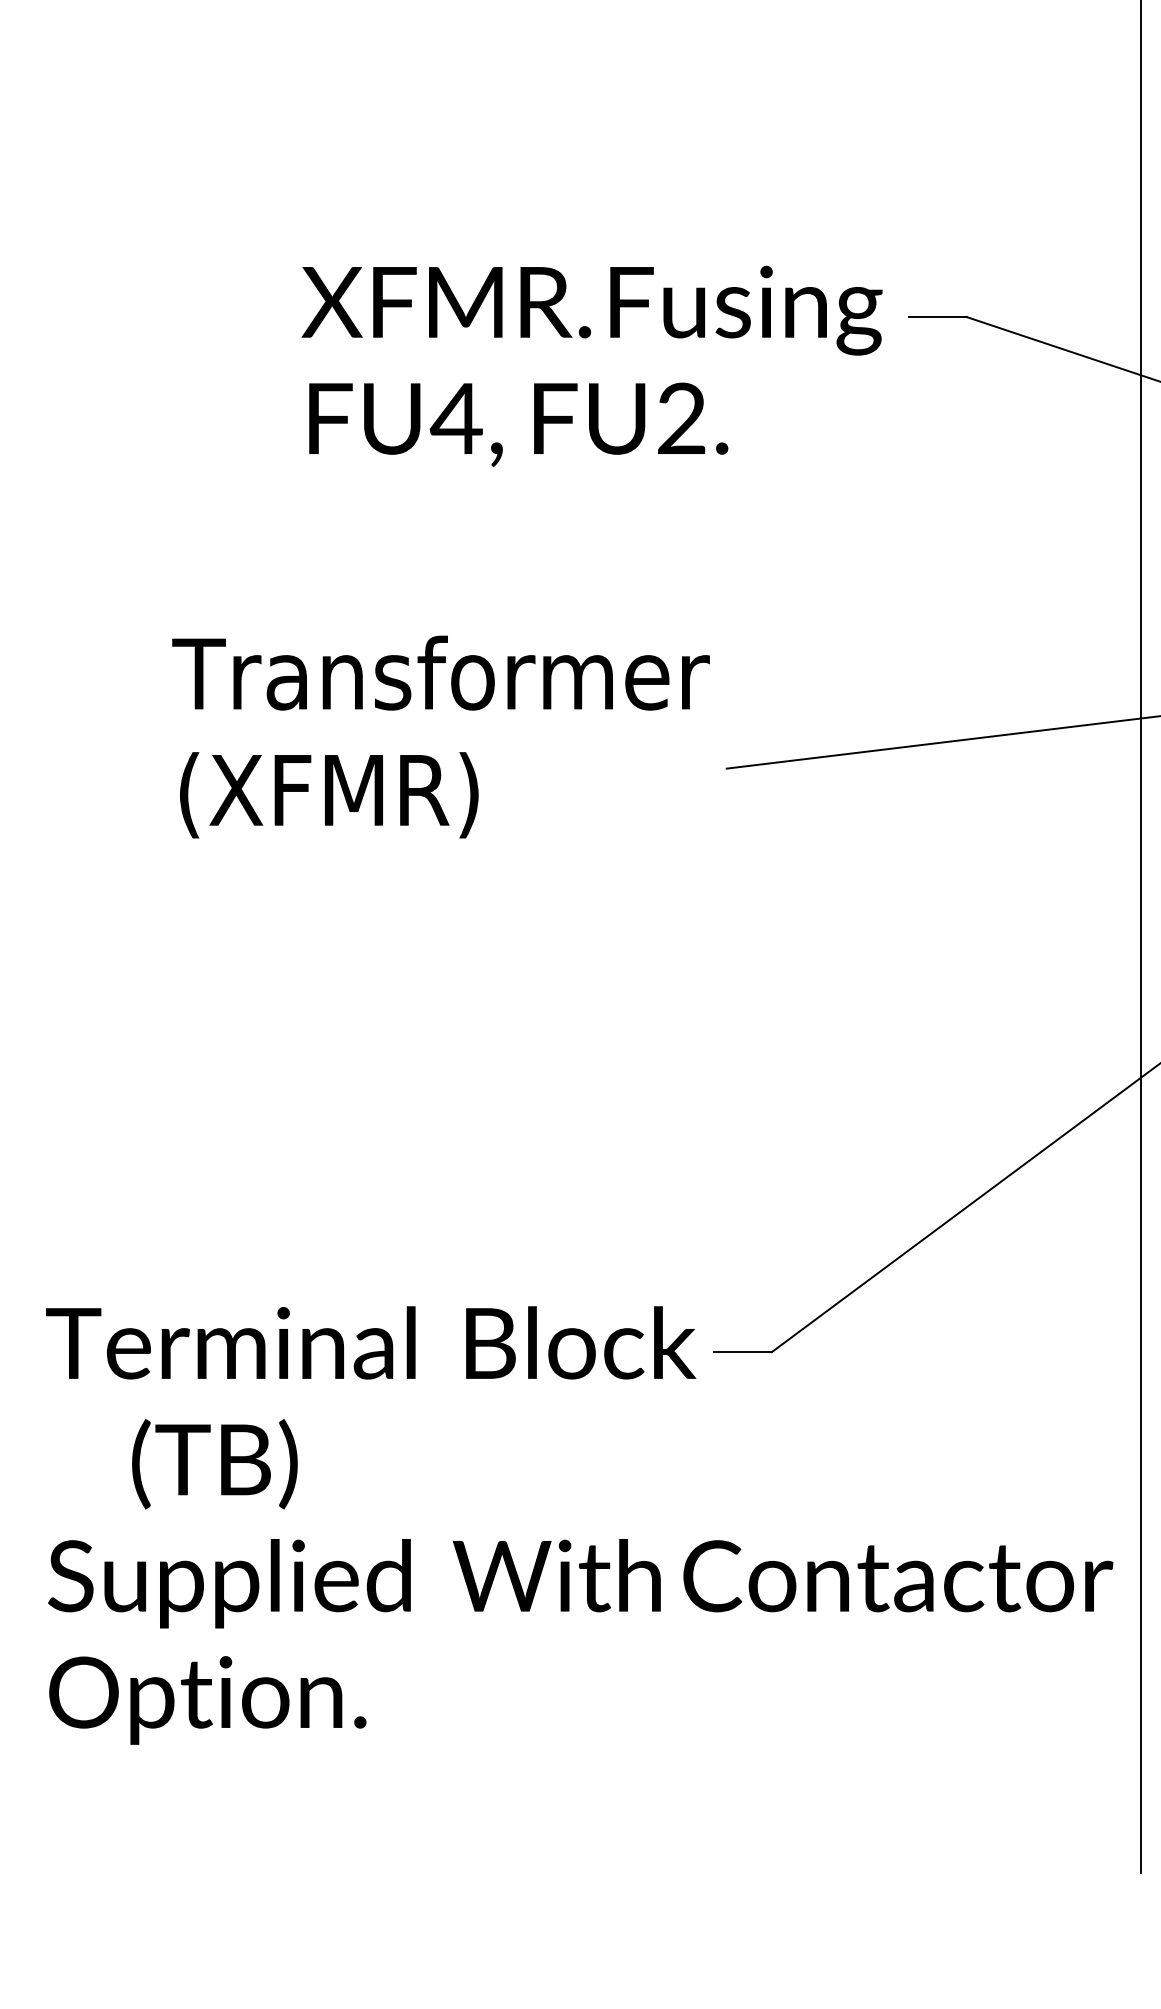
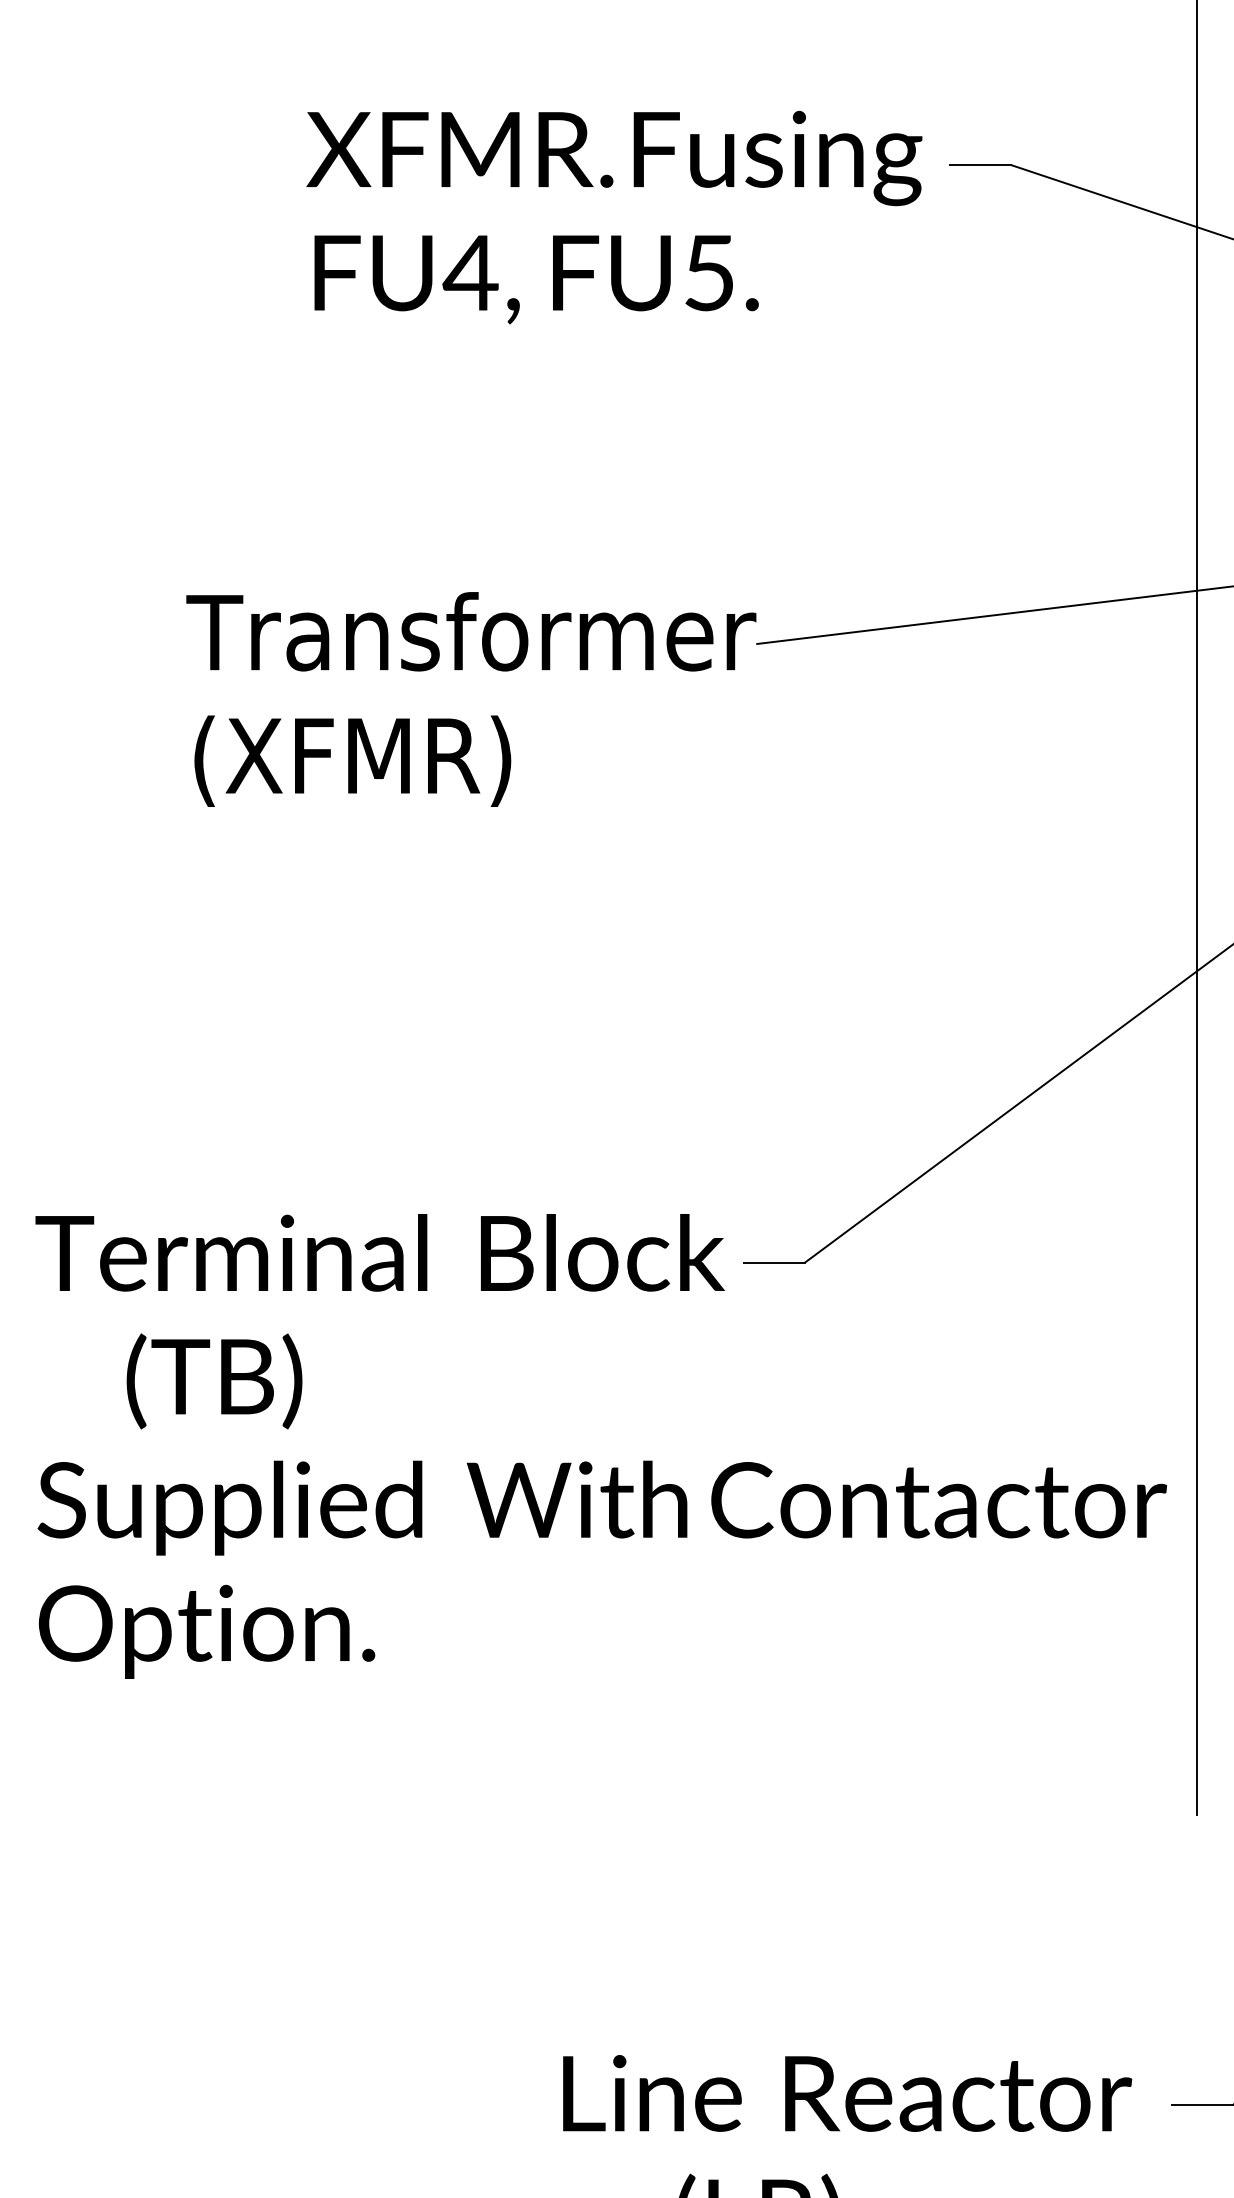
text: (681, 418) -> (709, 272), FU2. -> FU5.
text: (441, 737) -> (471, 699), moved

